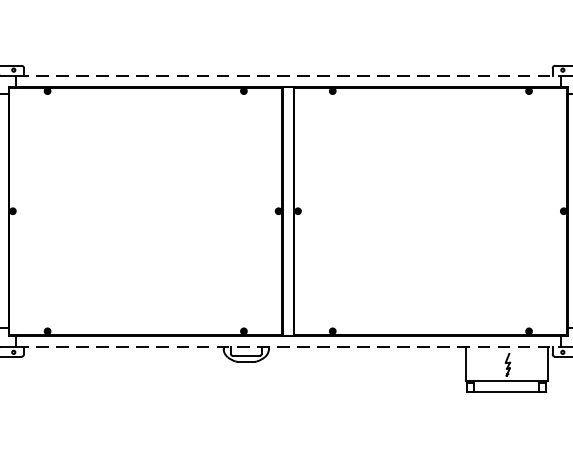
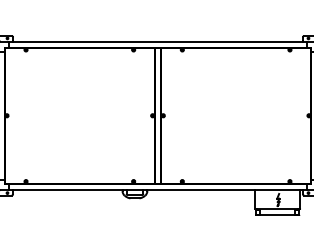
line: (289, 75) -> (158, 41), dashed -> solid
line: (289, 345) -> (158, 189), dashed -> solid

